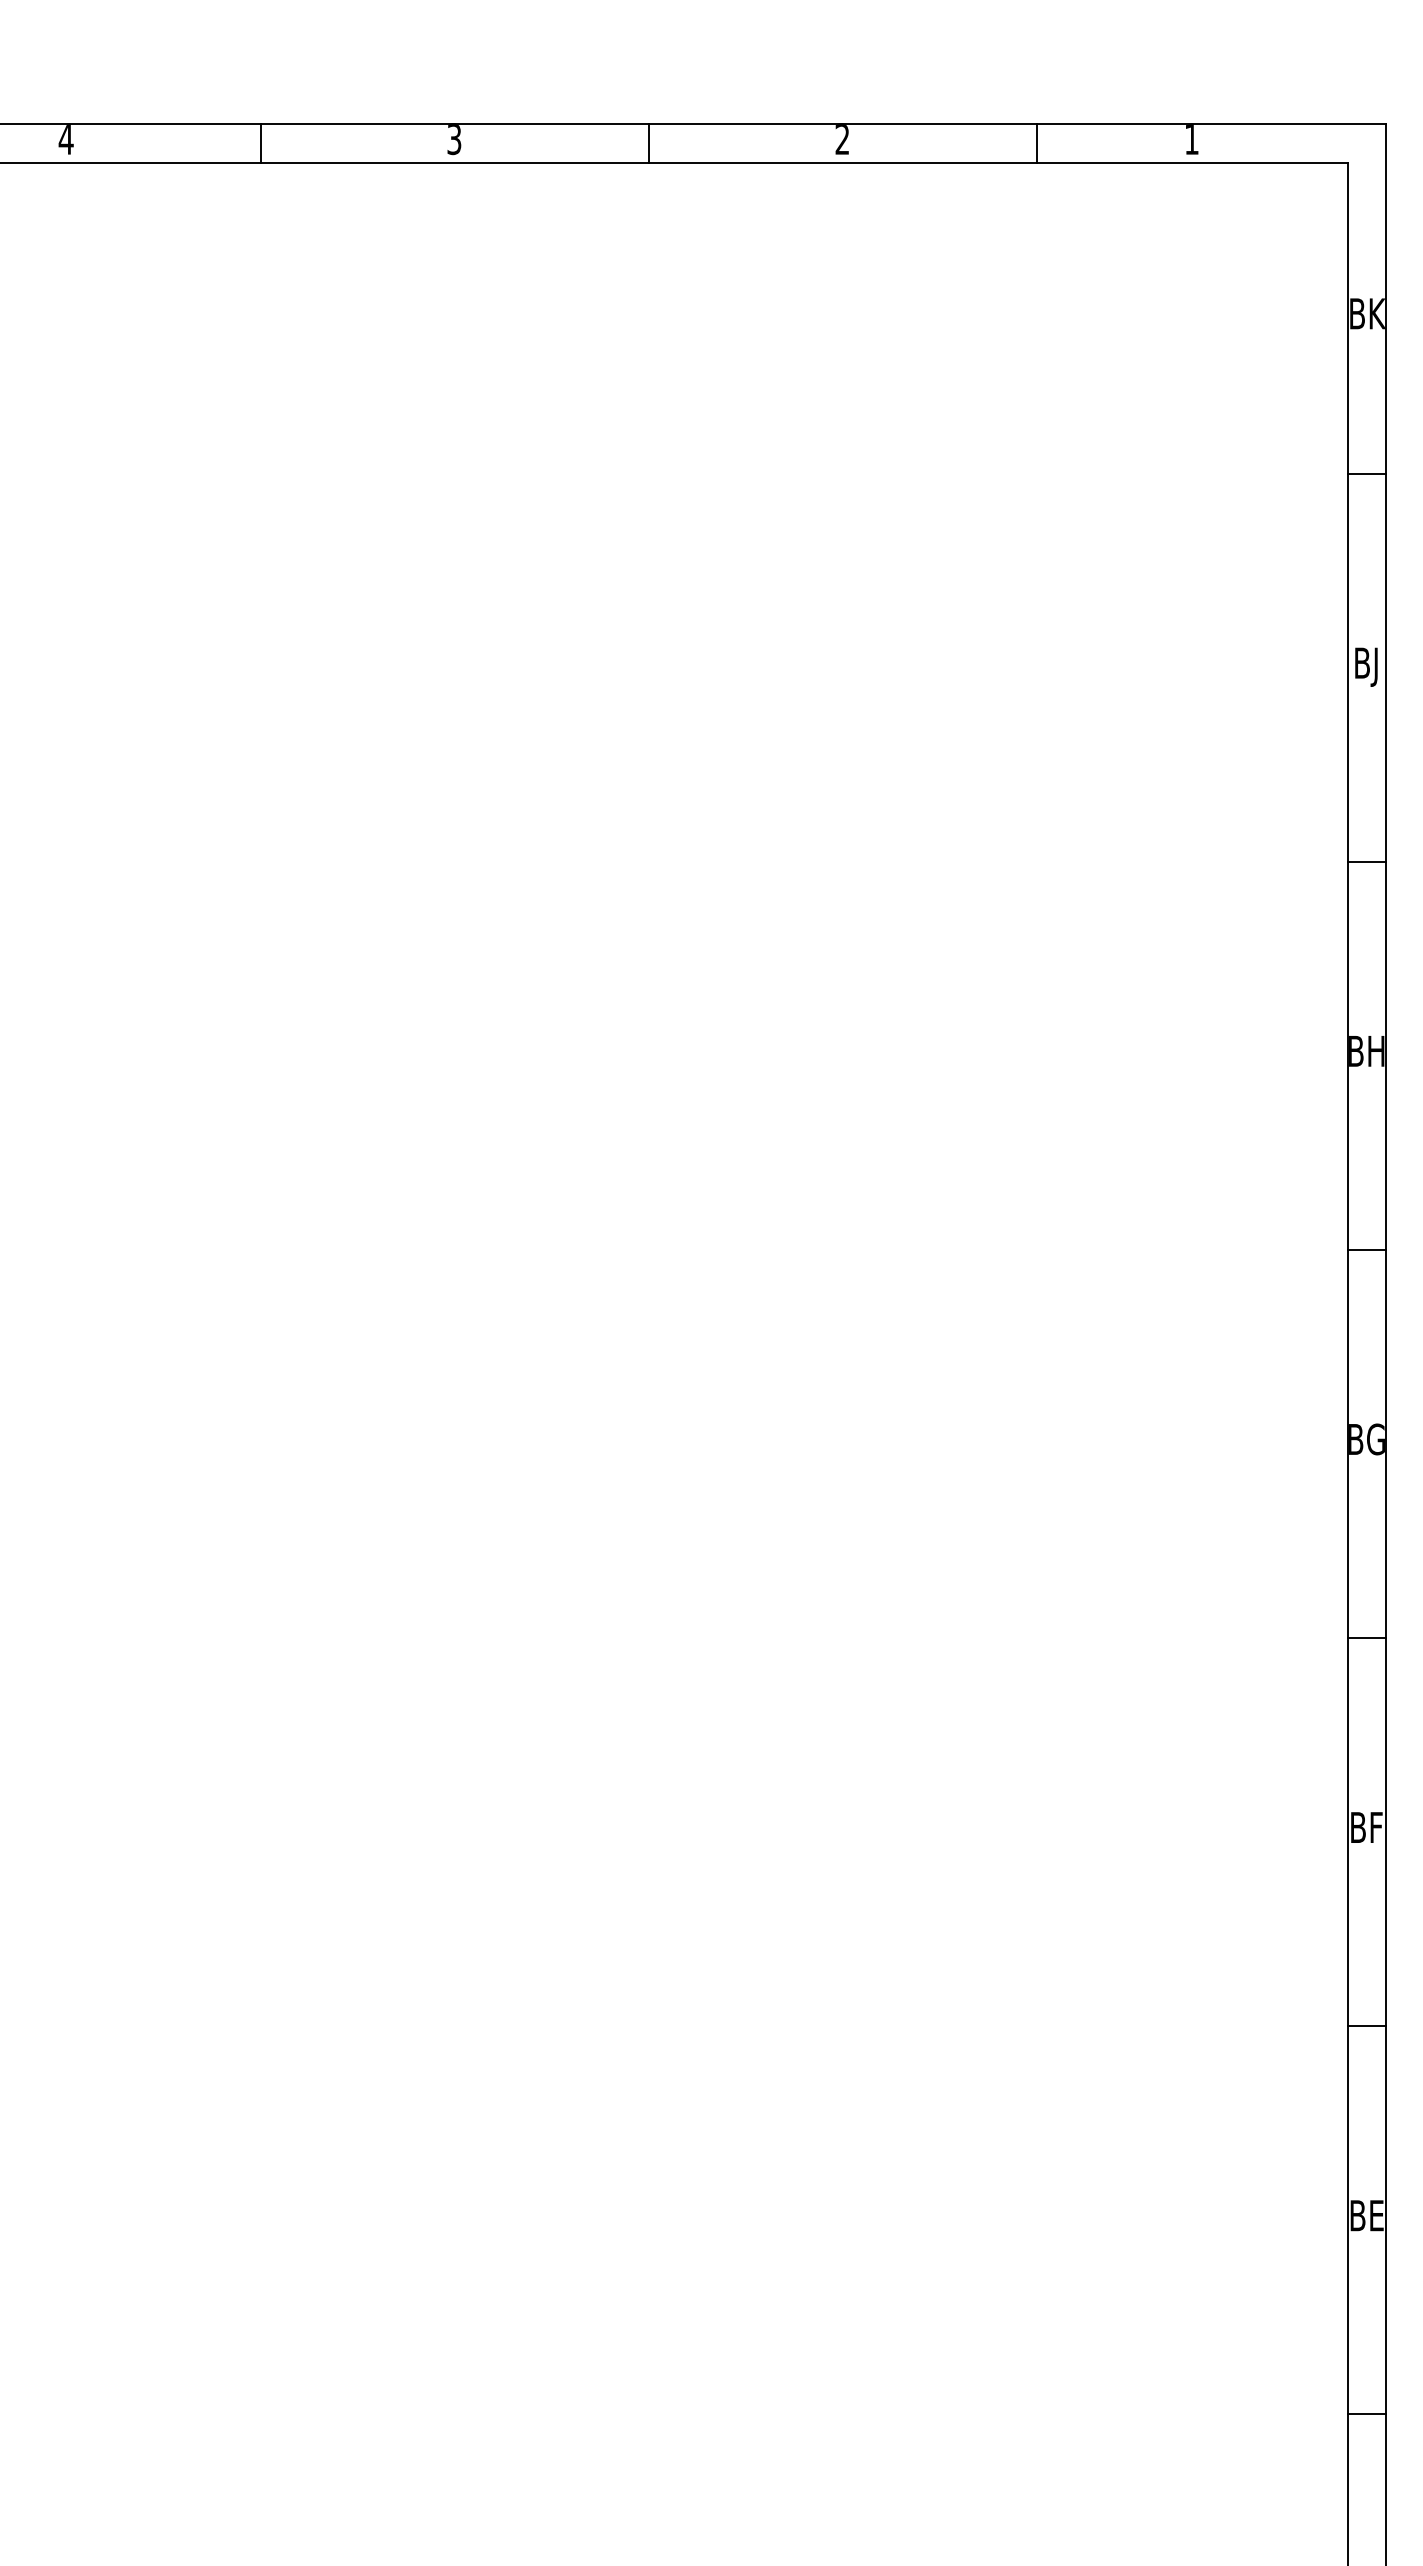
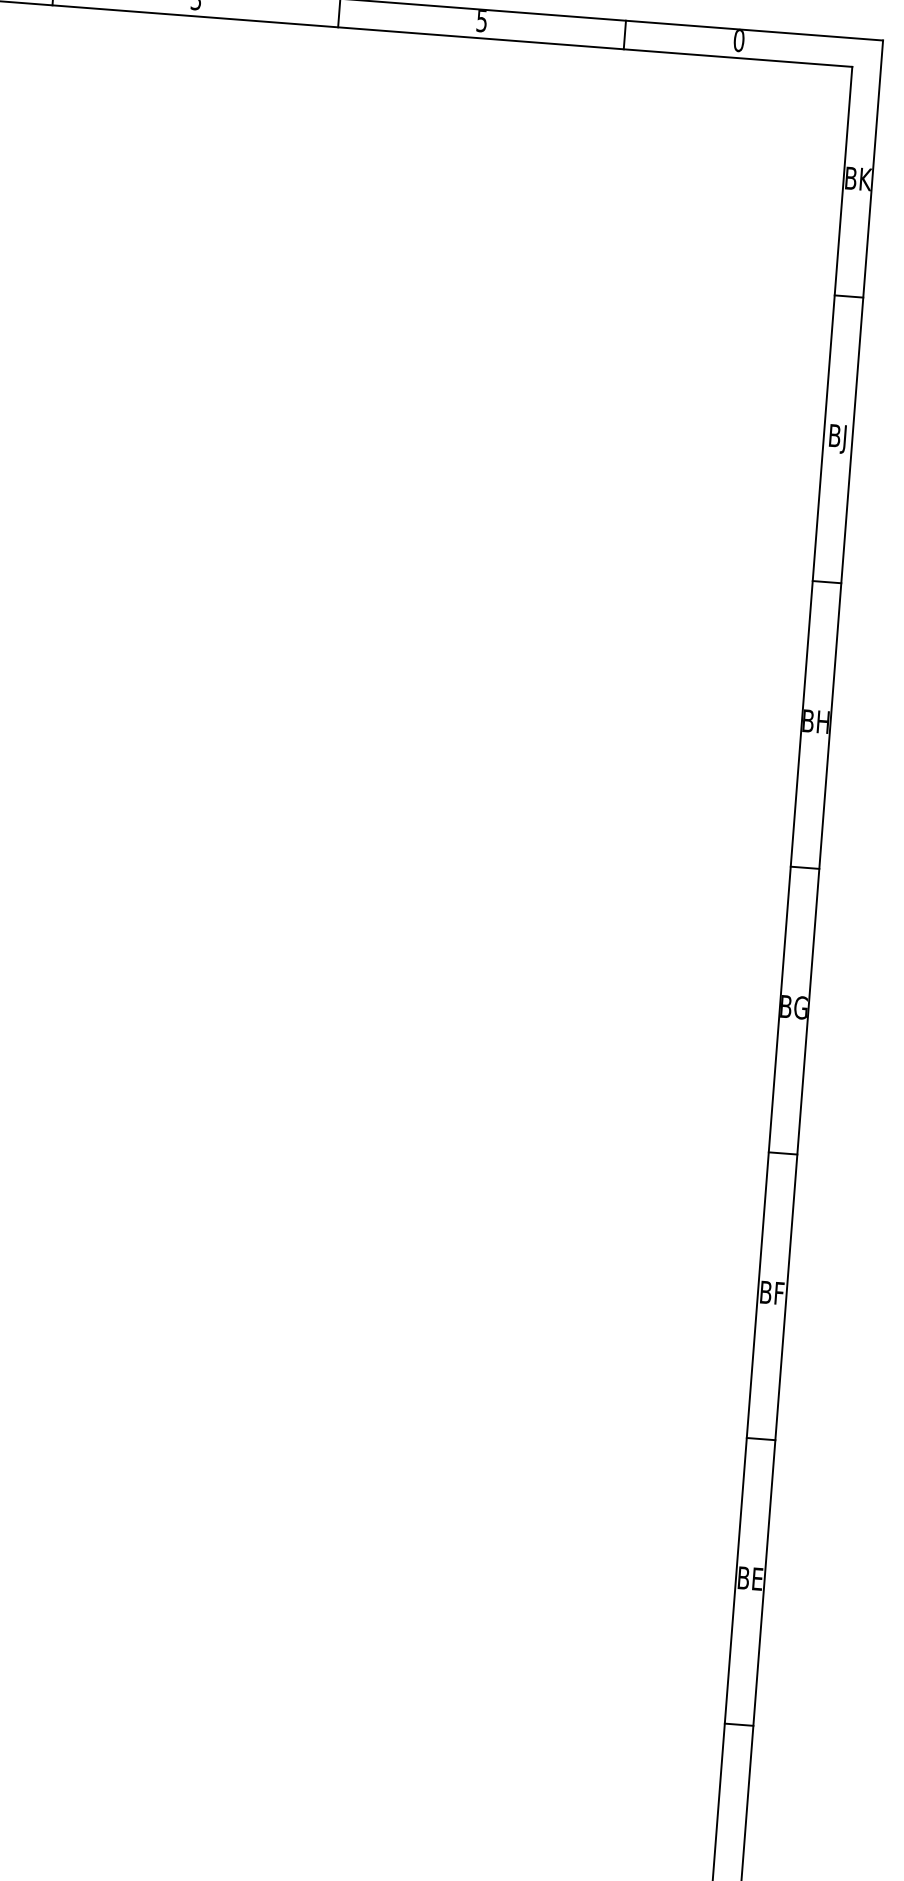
text: (842, 140) -> (481, 21), 2 -> 5
text: (1191, 140) -> (738, 41), 1 -> 0

